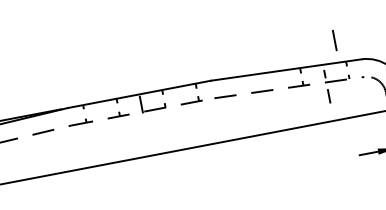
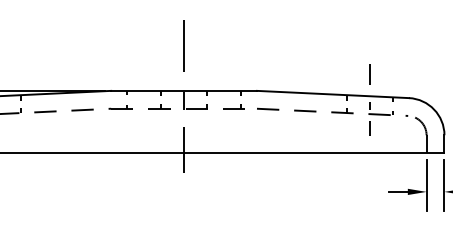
line: (334, 40) -> (369, 74), moved
line: (131, 49) -> (184, 45), added
line: (151, 152) -> (184, 150), added

